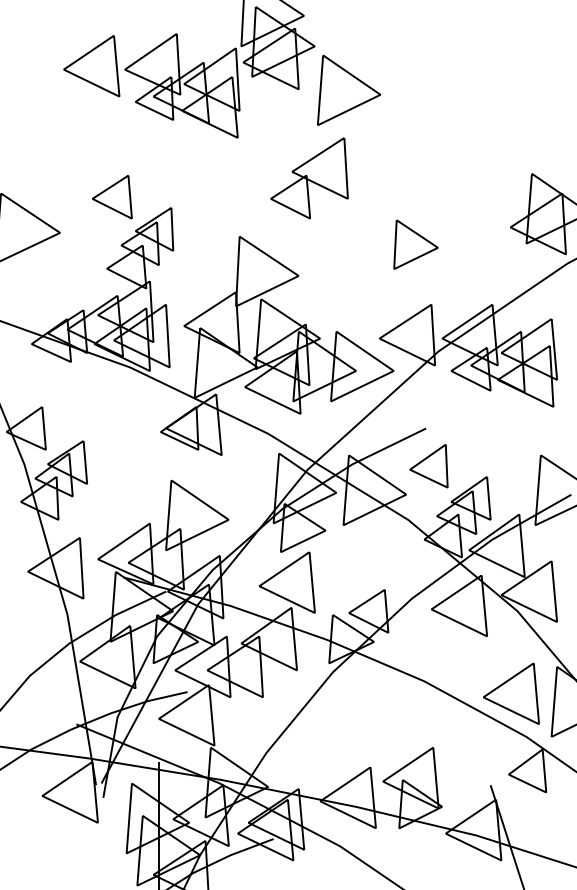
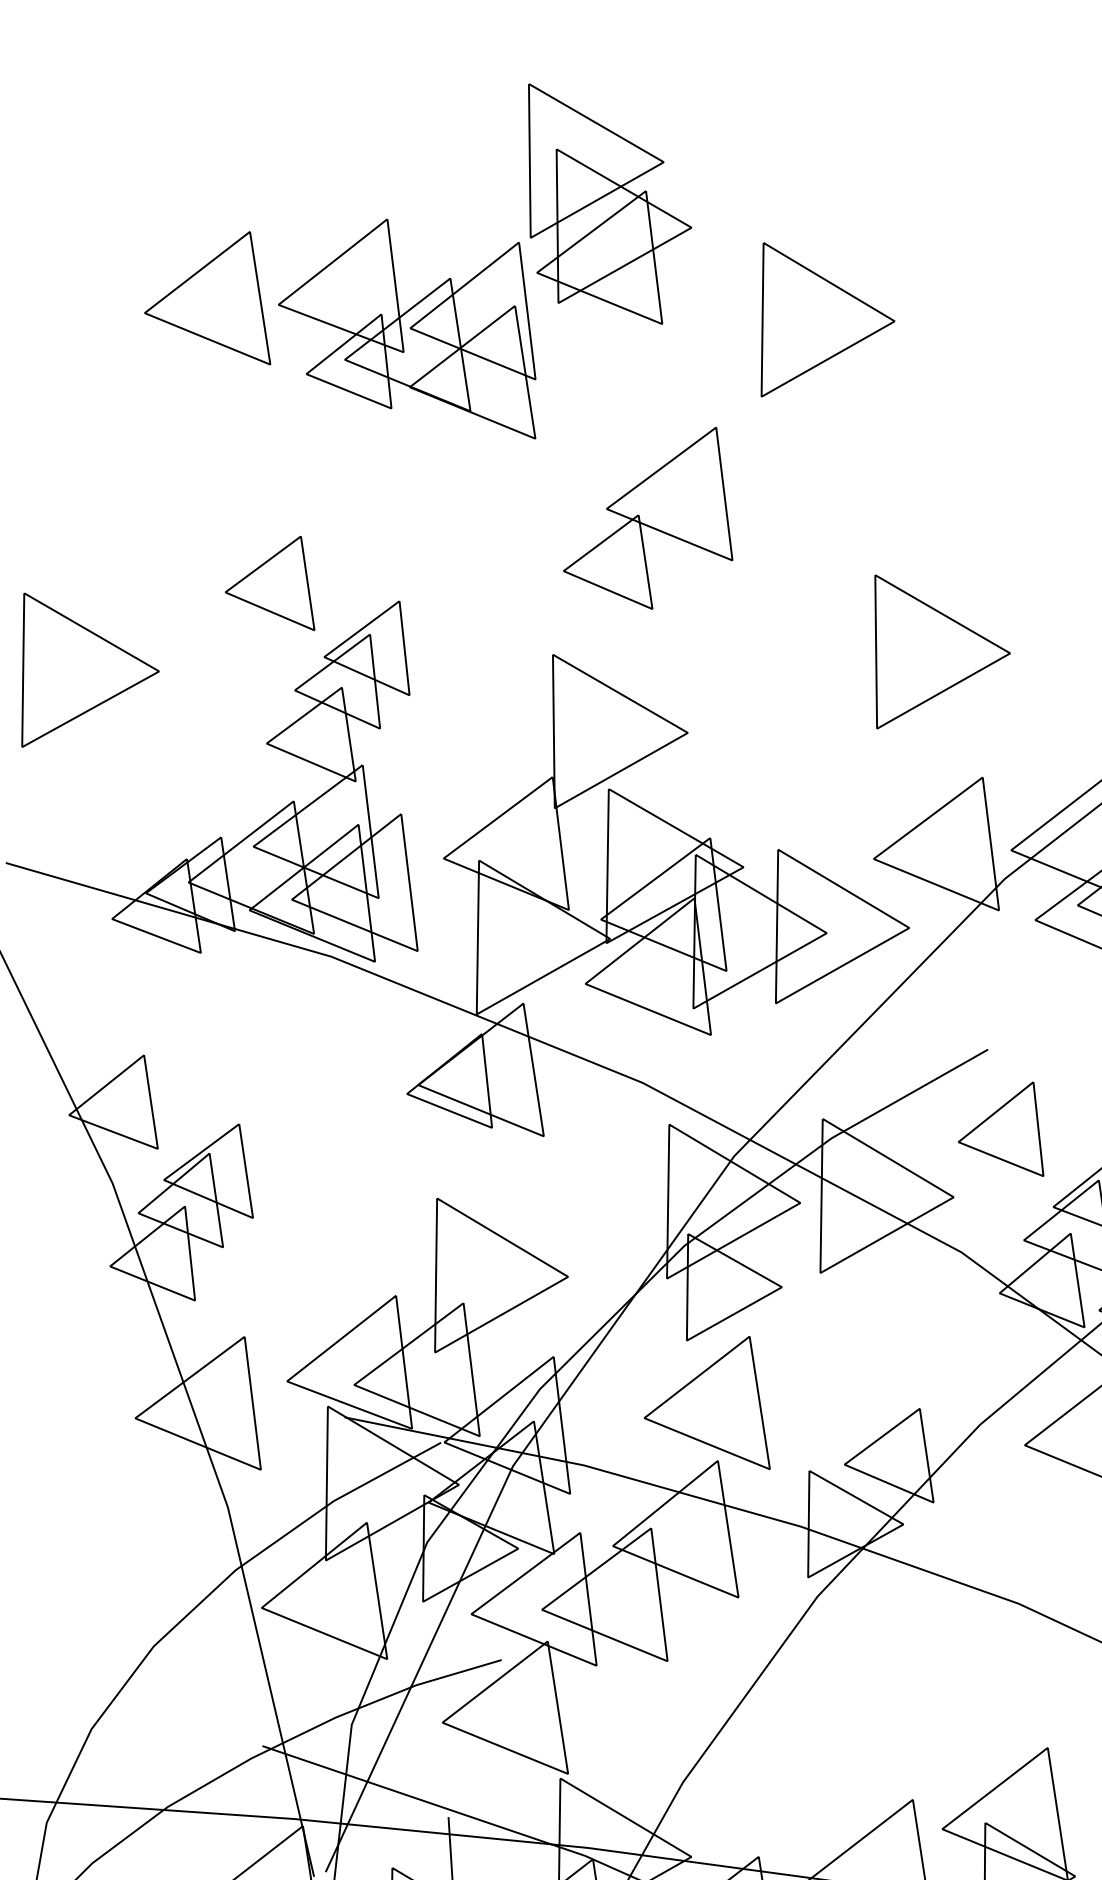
part: (348, 89) -> (823, 314), moved
part: (309, 178) -> (645, 521), moved
part: (415, 244) -> (939, 647), size x1.43

